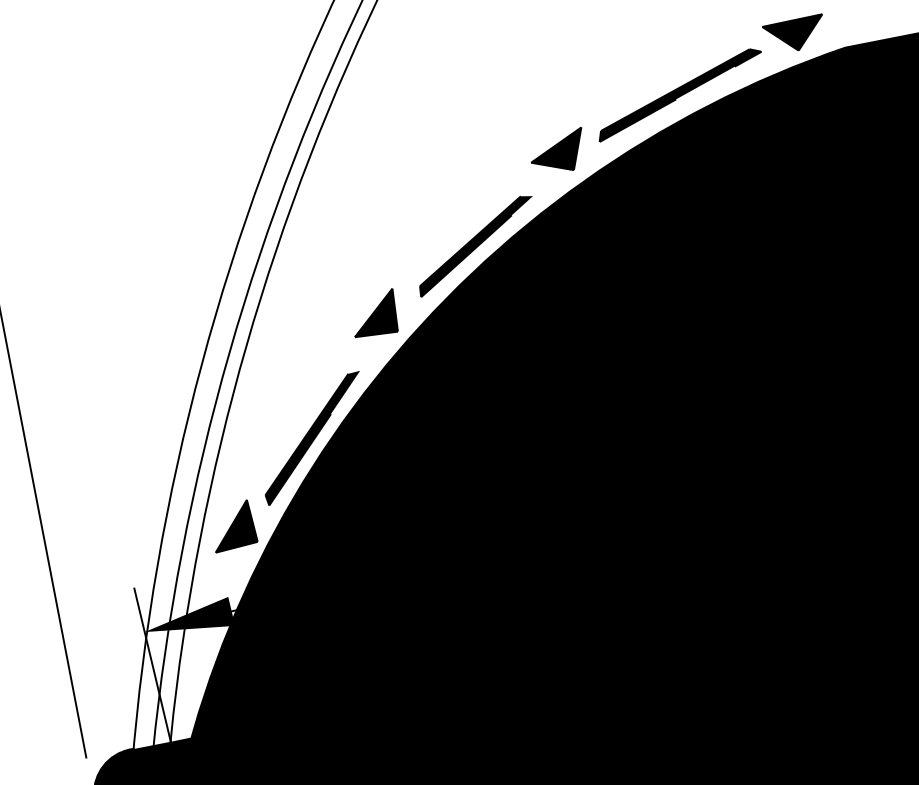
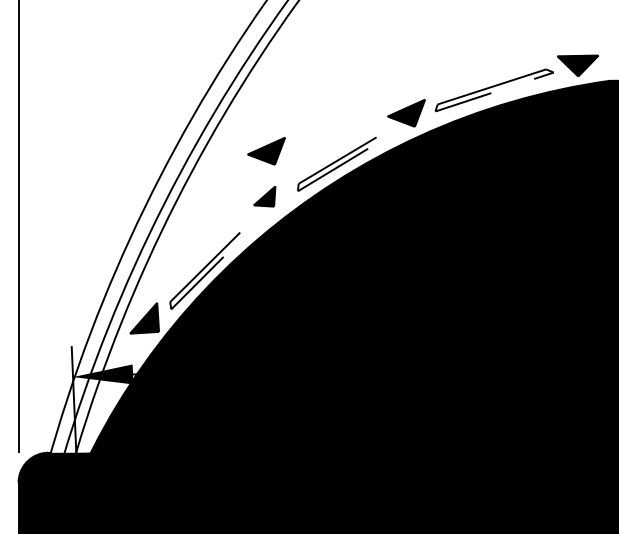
fill: (680, 94) -> (494, 90), removed
fill: (475, 246) -> (340, 164), removed
part: (363, 247) -> (266, 151), added
part: (373, 314) -> (264, 196), size x0.7
fill: (314, 437) -> (209, 270), removed

